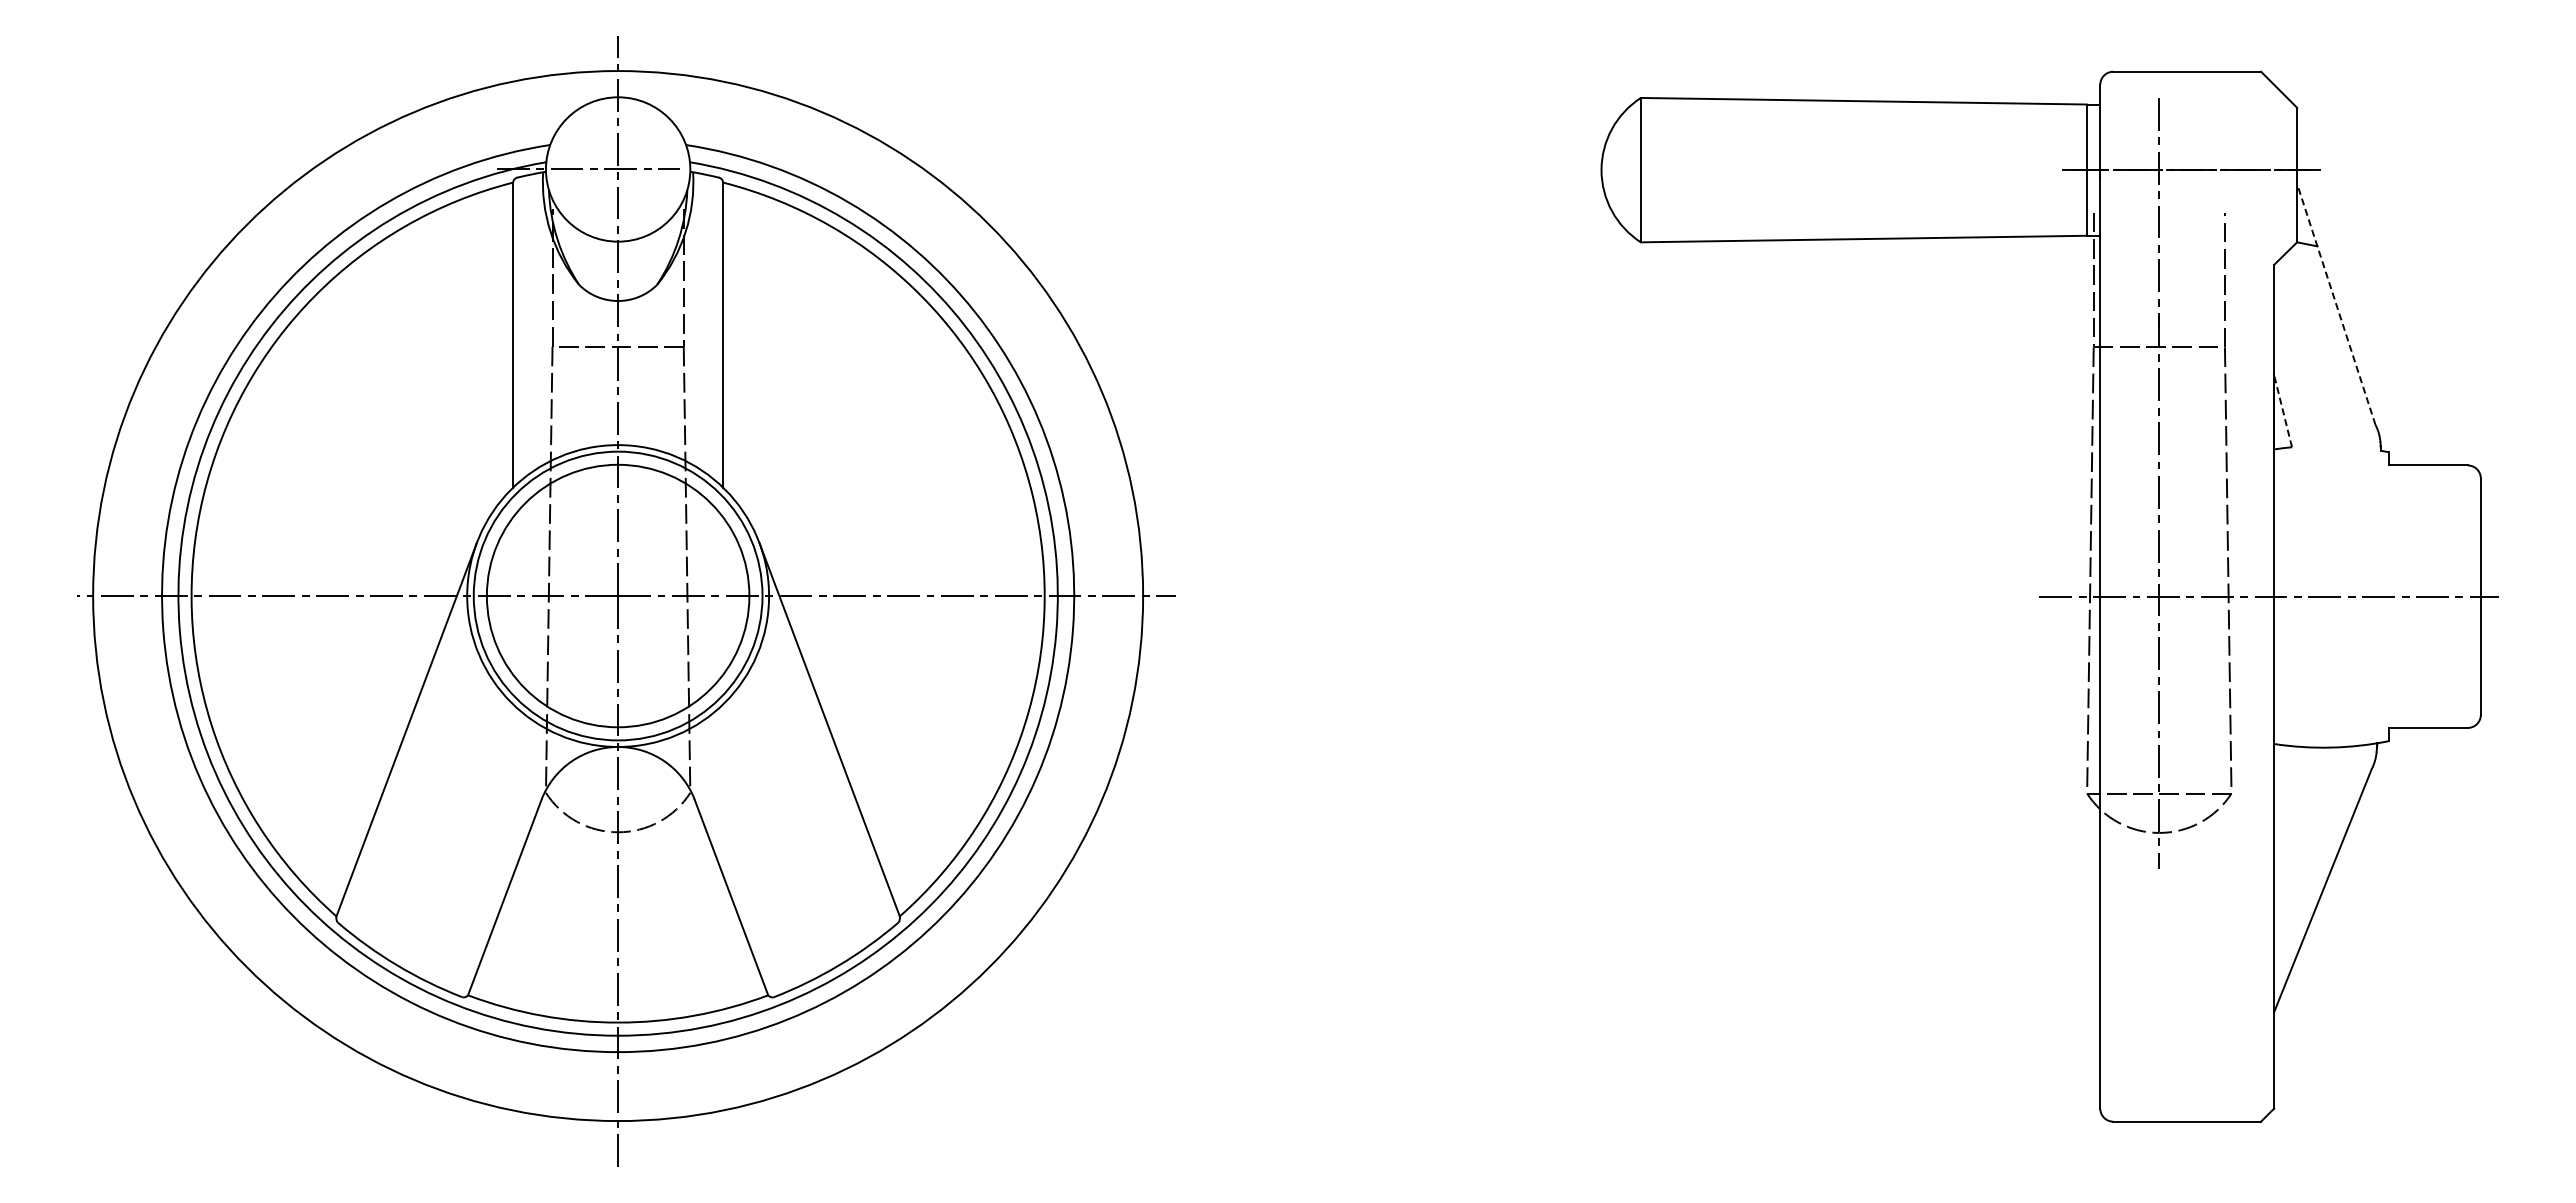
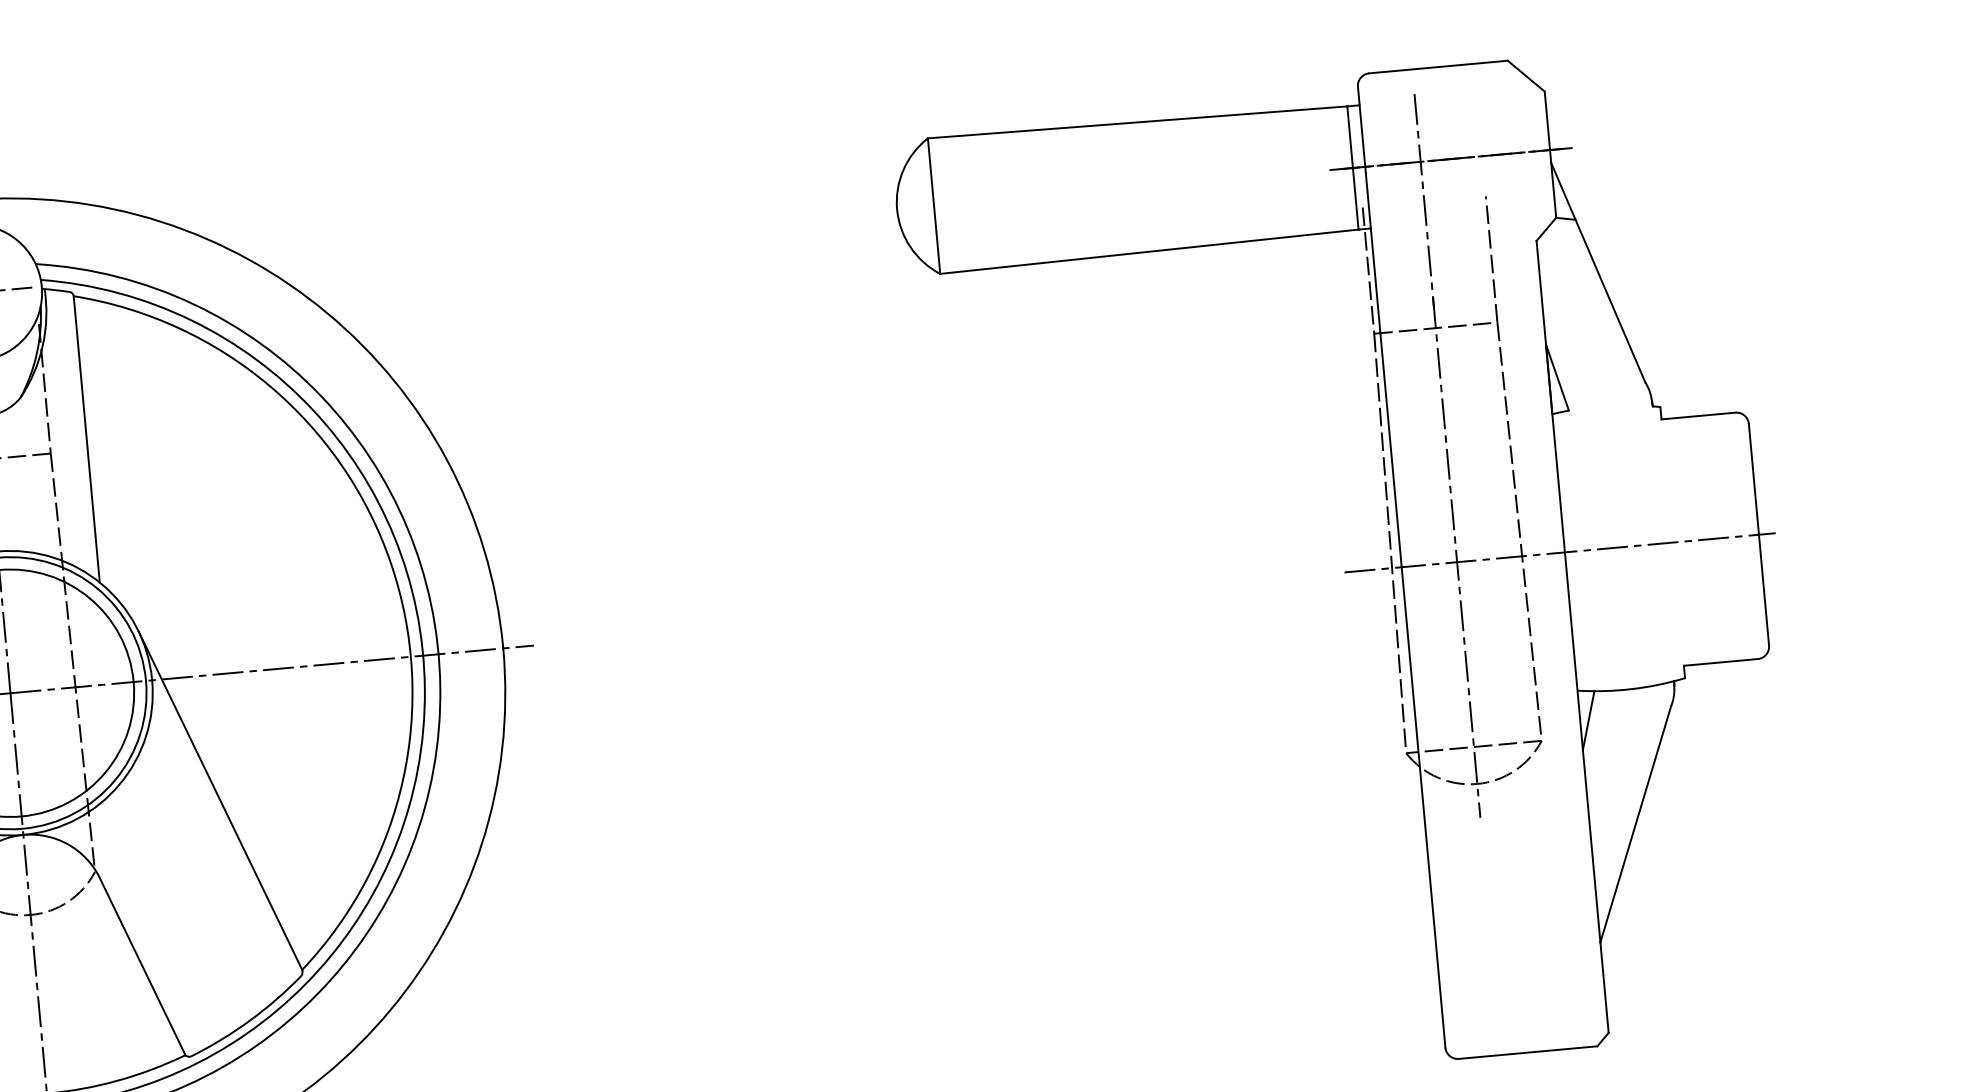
line: (2336, 304) -> (1598, 272), dashed -> solid
line: (2282, 410) -> (1556, 376), dashed -> solid
line: (2283, 776) -> (1589, 720), added

